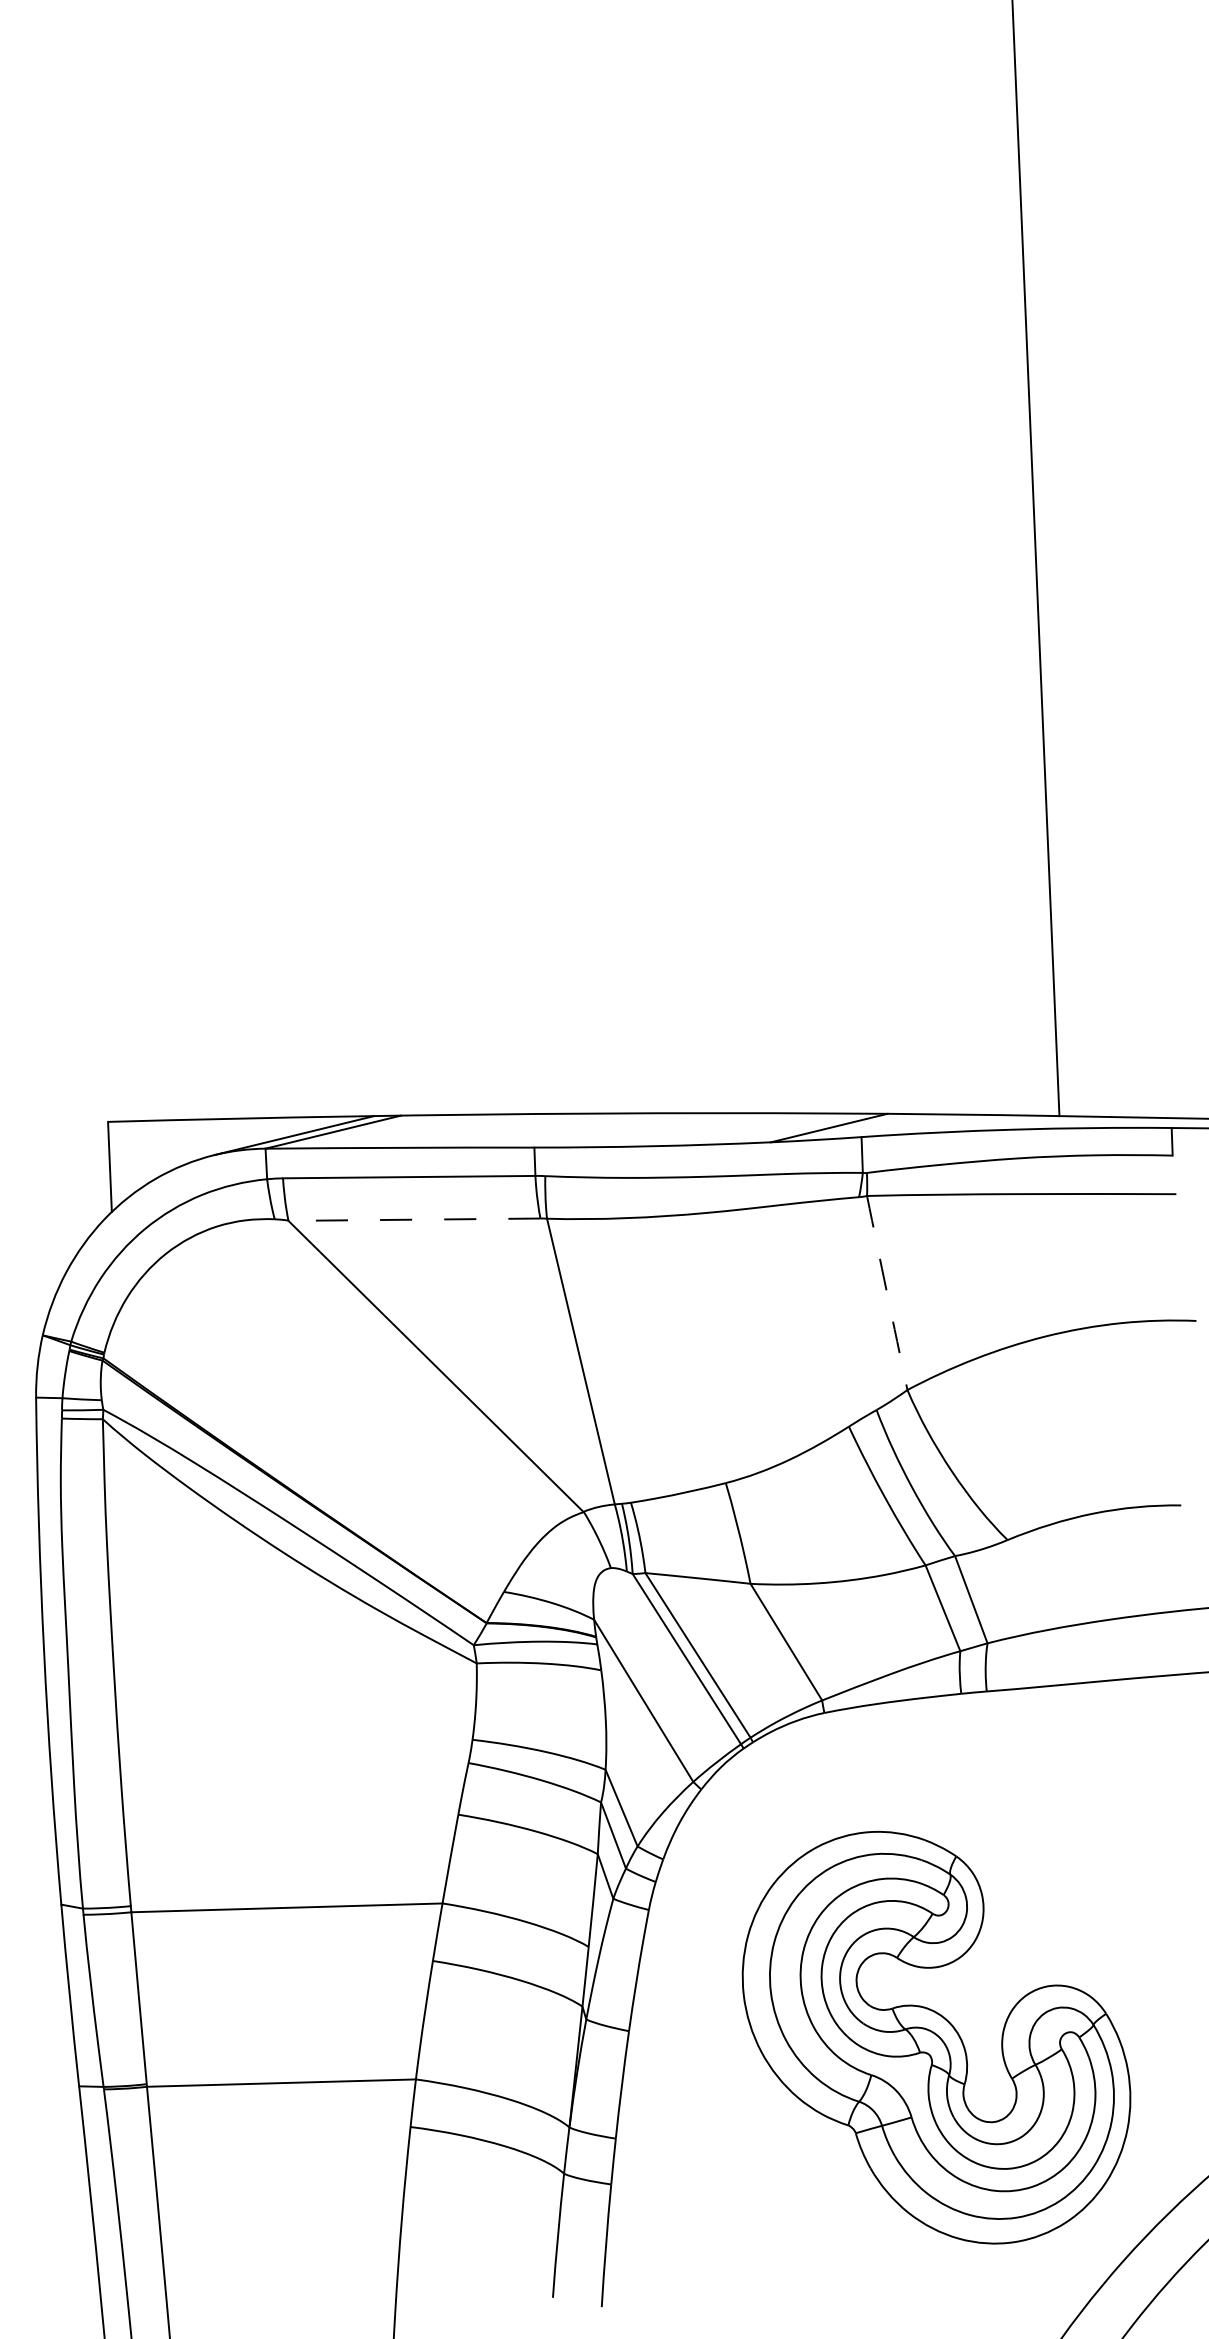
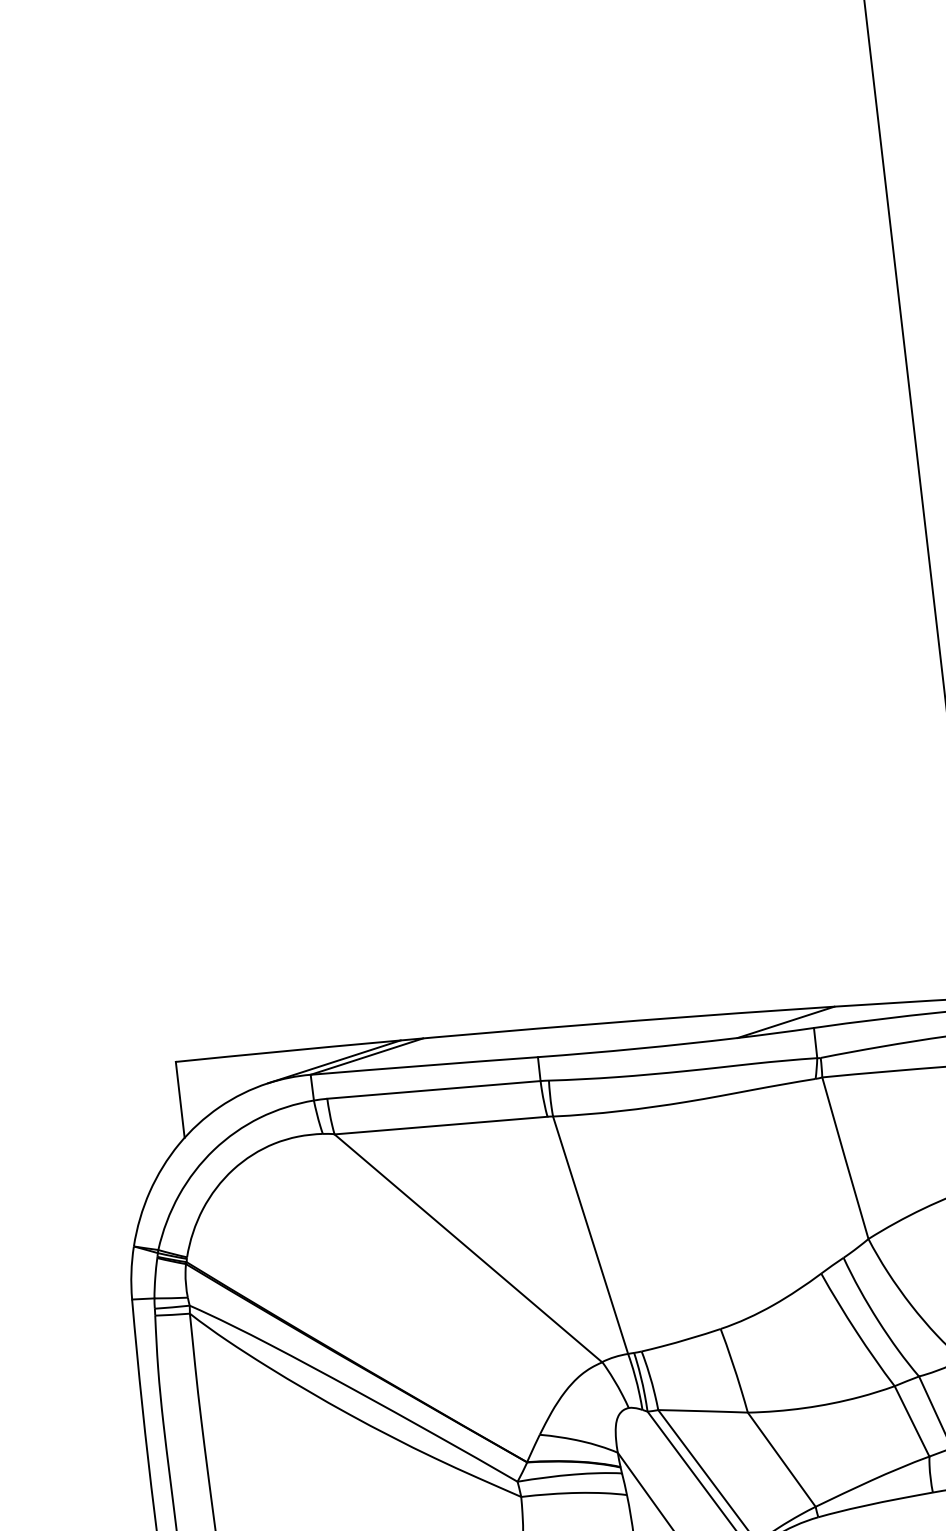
line: (414, 1219) -> (441, 1125), dashed -> solid
arc: (887, 1293) -> (845, 1158), dashed -> solid

